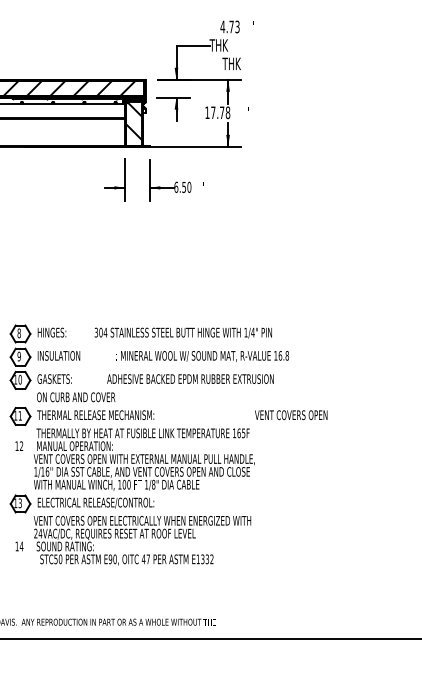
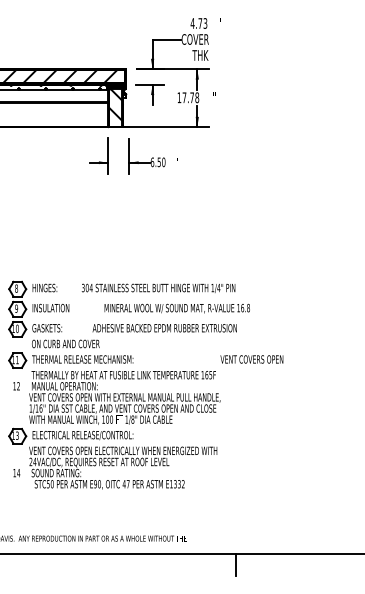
text: (225, 45) -> (195, 39), THK -> COVER
line: (272, 652) -> (235, 564), added

